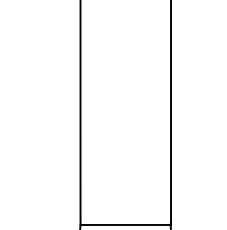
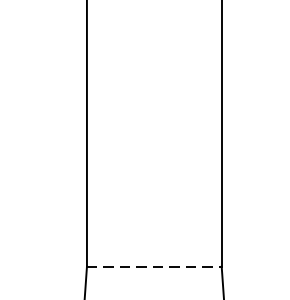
line: (126, 224) -> (155, 266), solid -> dashed

